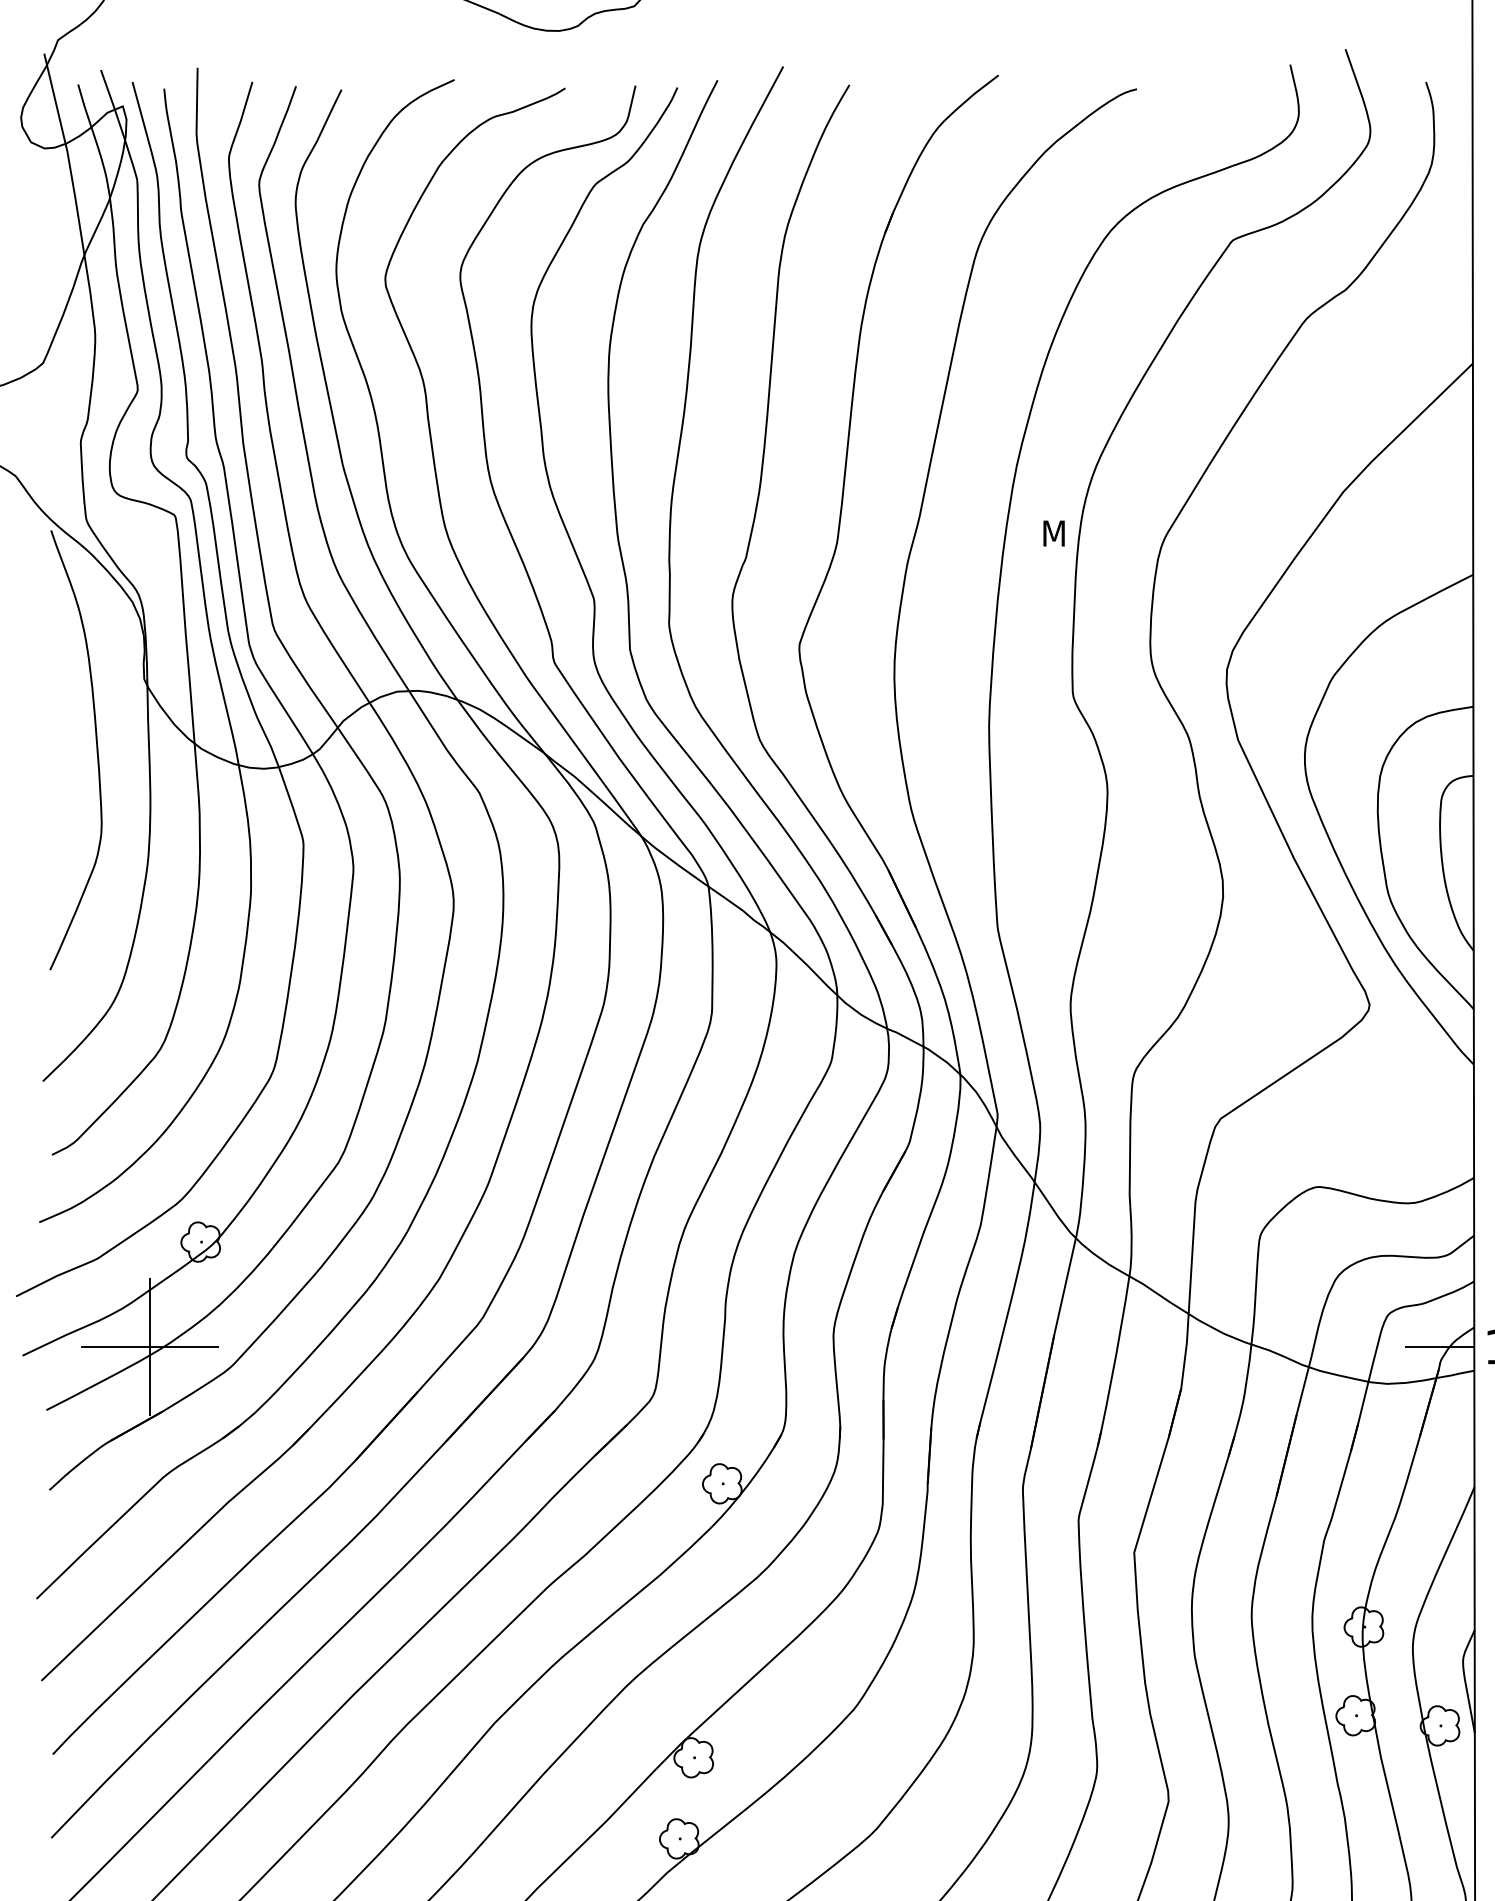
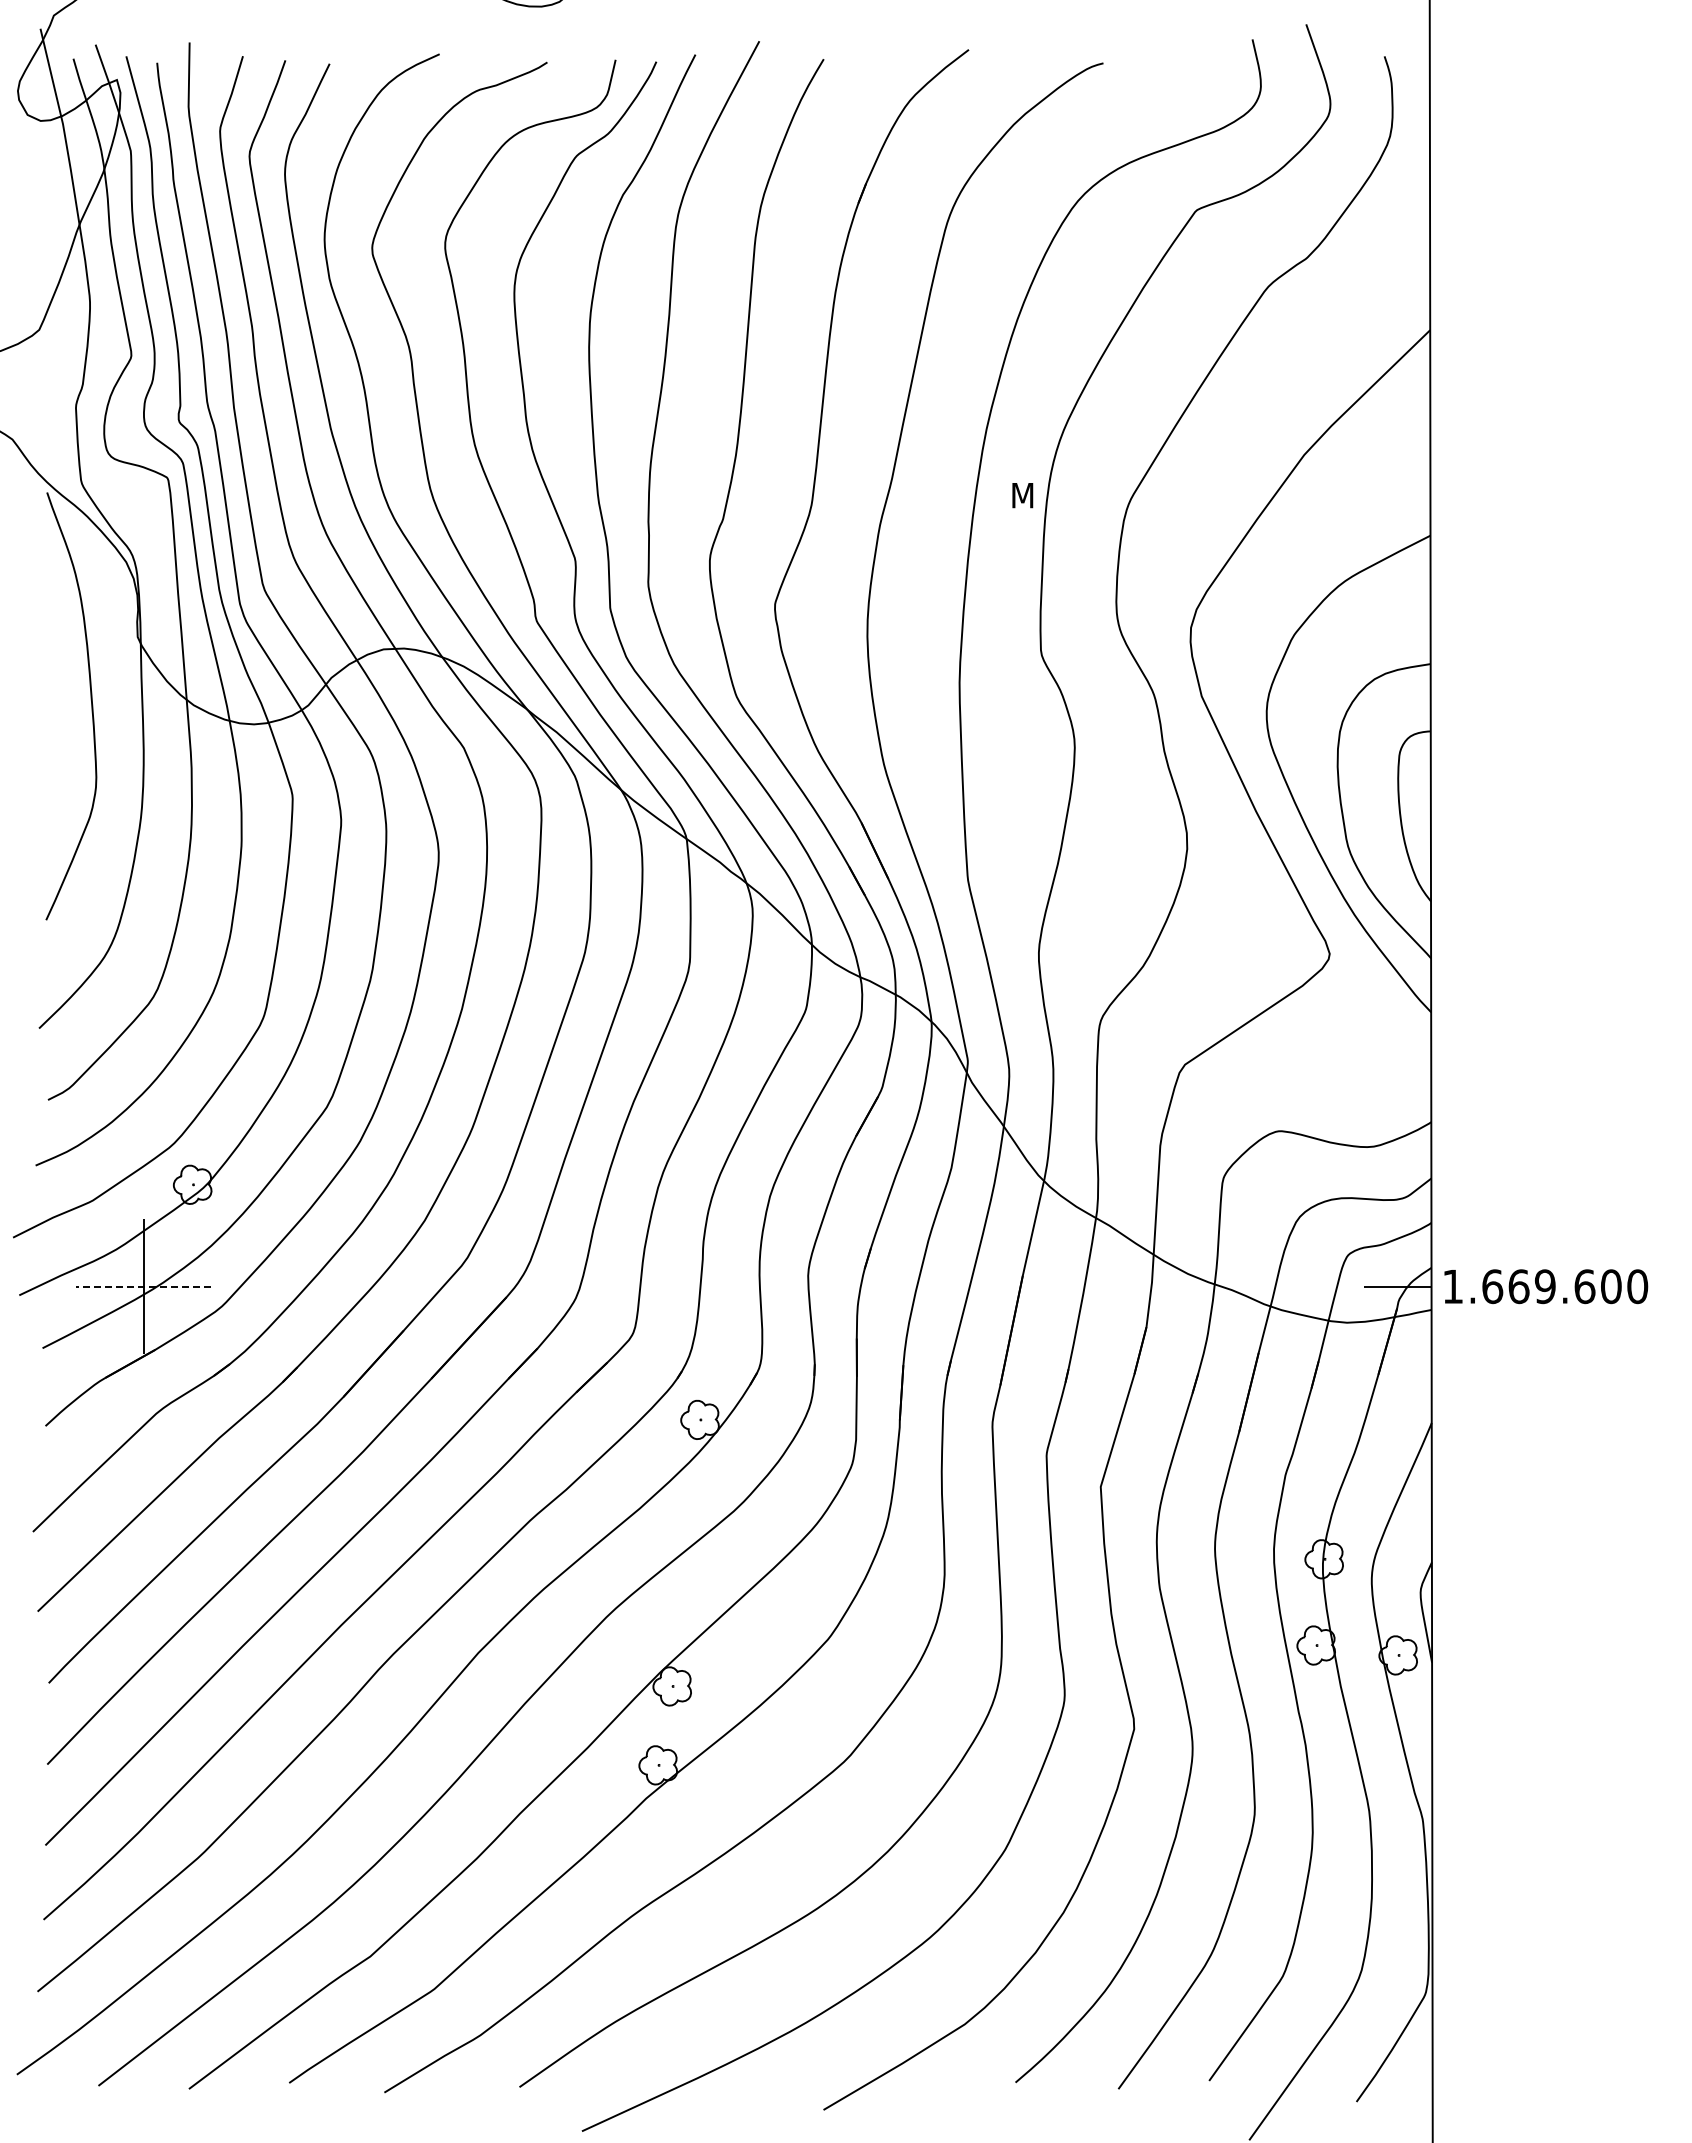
line: (150, 1346) -> (143, 1286), solid -> dashed

